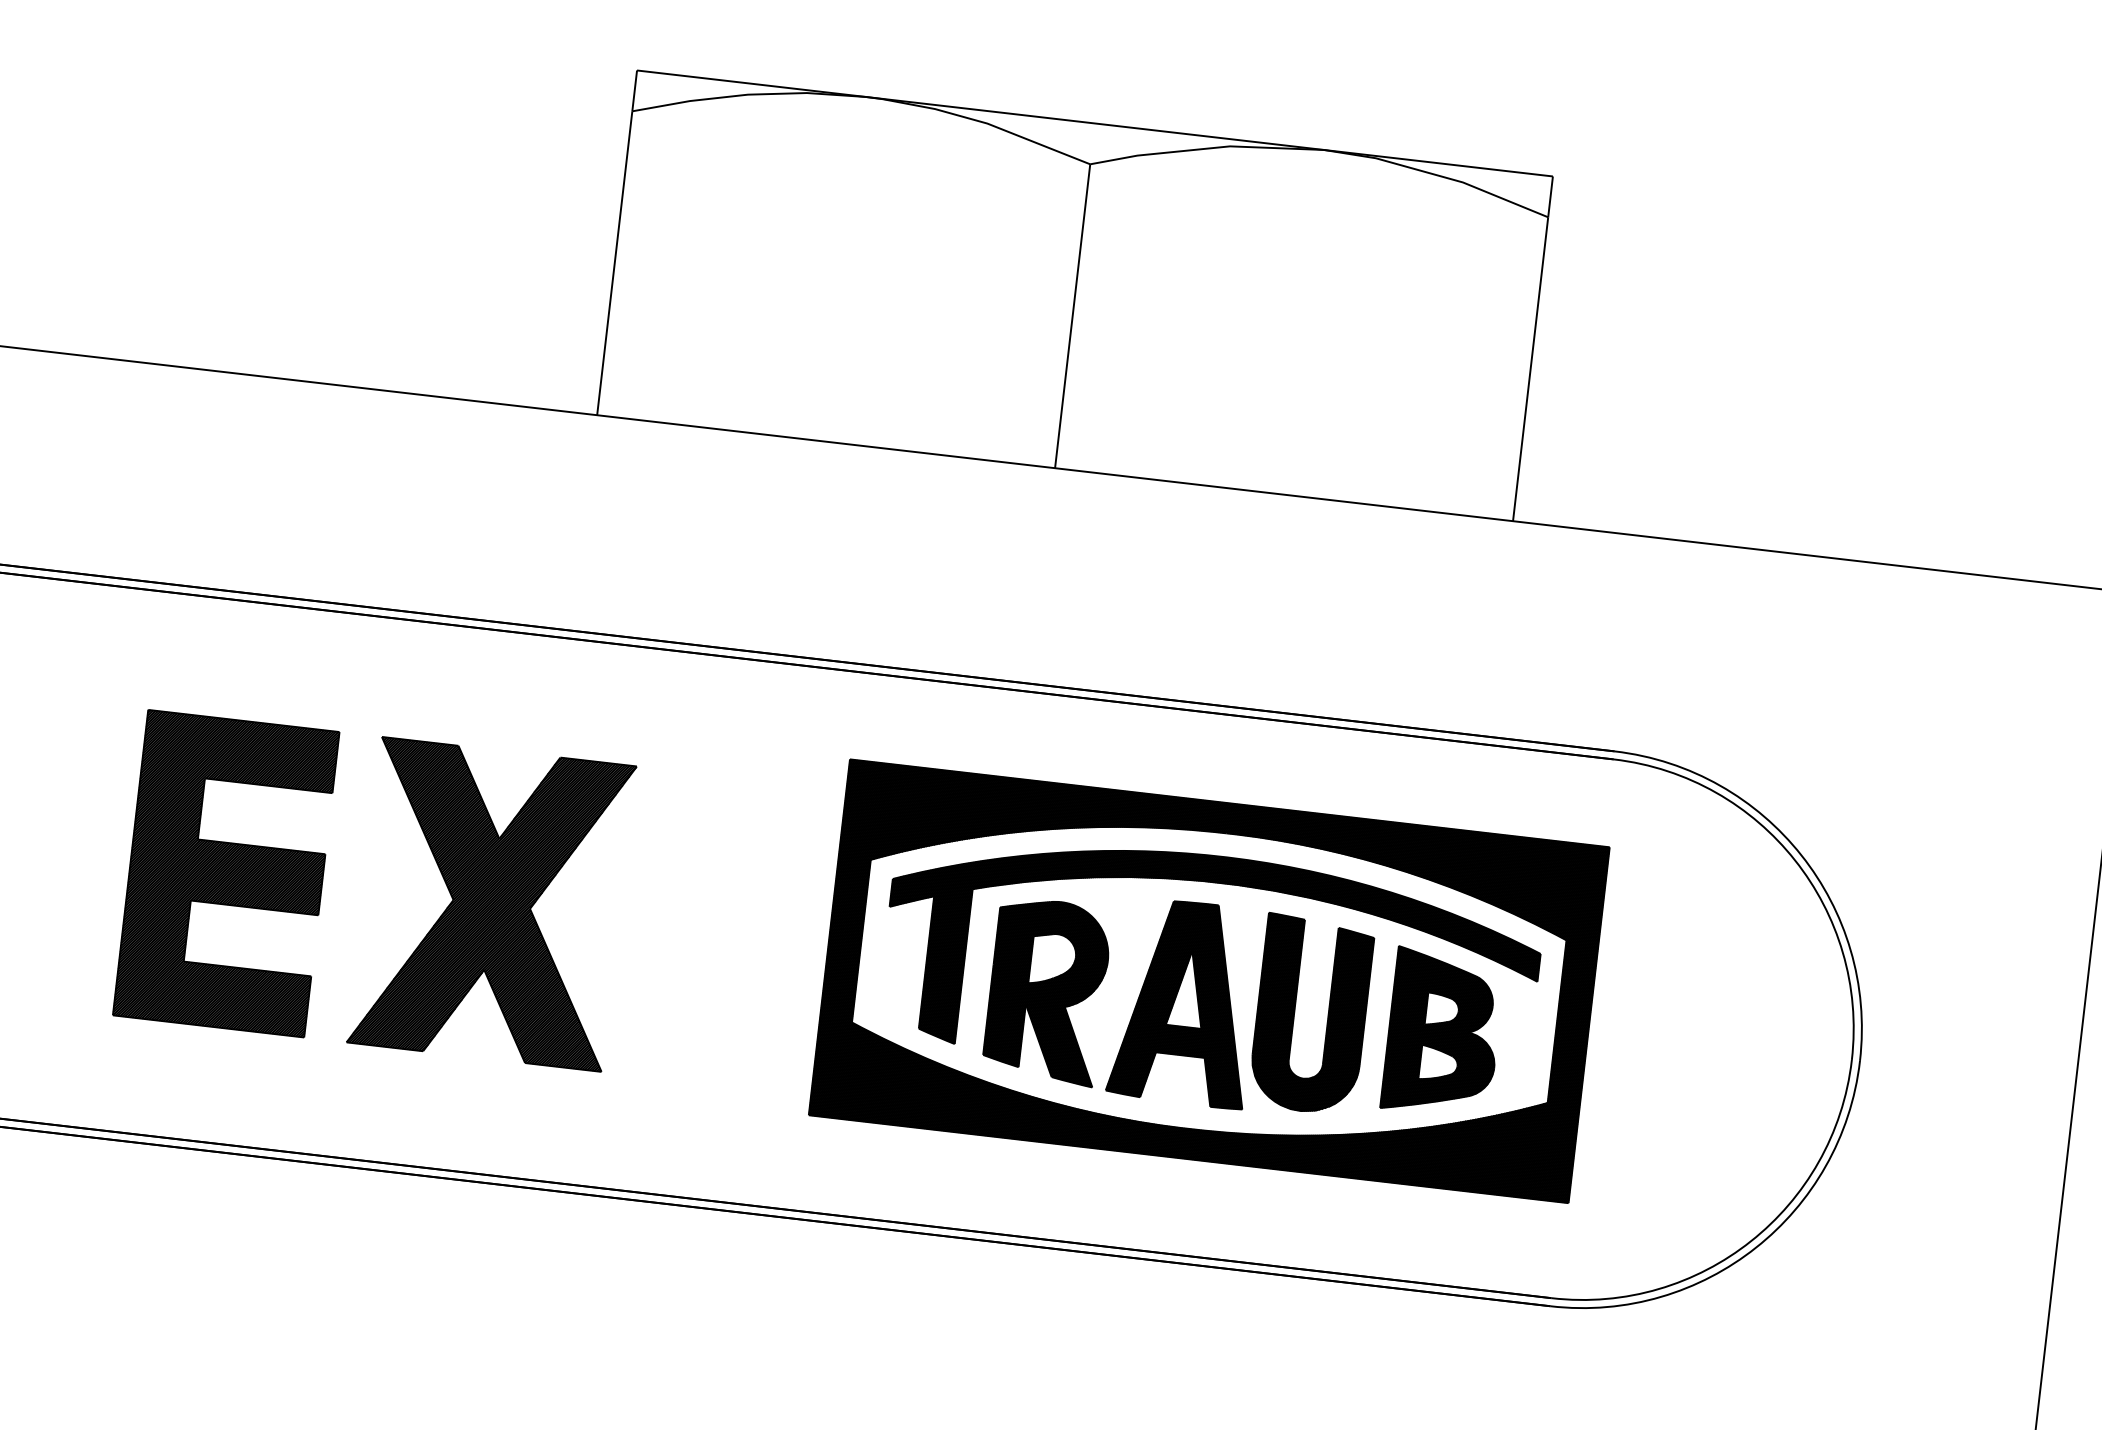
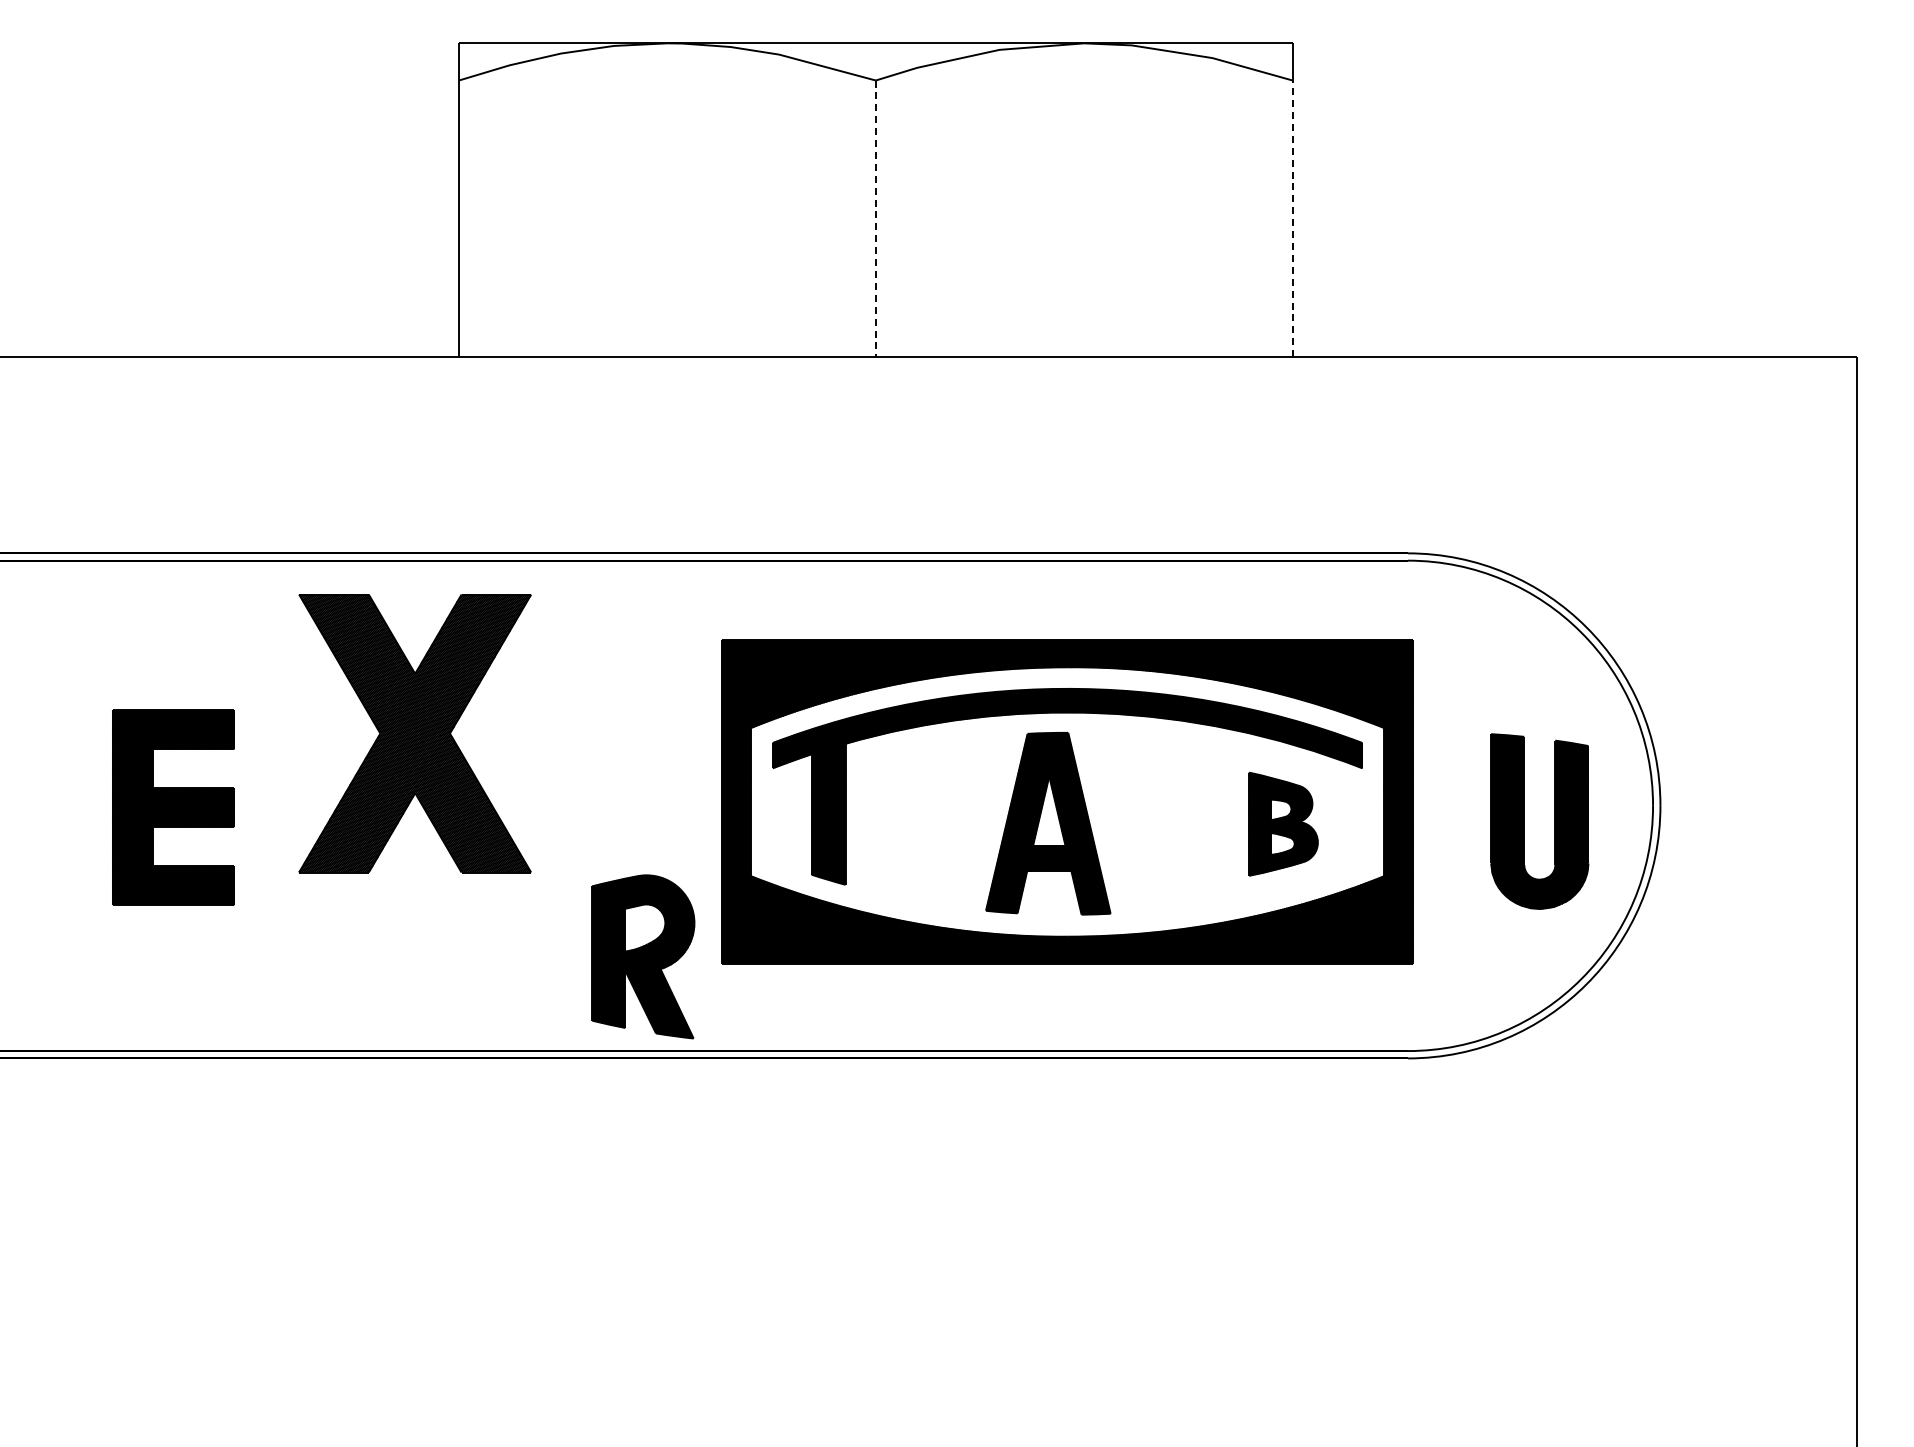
line: (1072, 316) -> (875, 219), solid -> dashed
line: (1530, 368) -> (1292, 218), solid -> dashed
part: (226, 873) -> (173, 807), size x0.7
part: (491, 904) -> (414, 733), moved
part: (1047, 990) -> (643, 956), moved
part: (1294, 1012) -> (1524, 821), moved
part: (1443, 1032) -> (1283, 823), size x0.7

